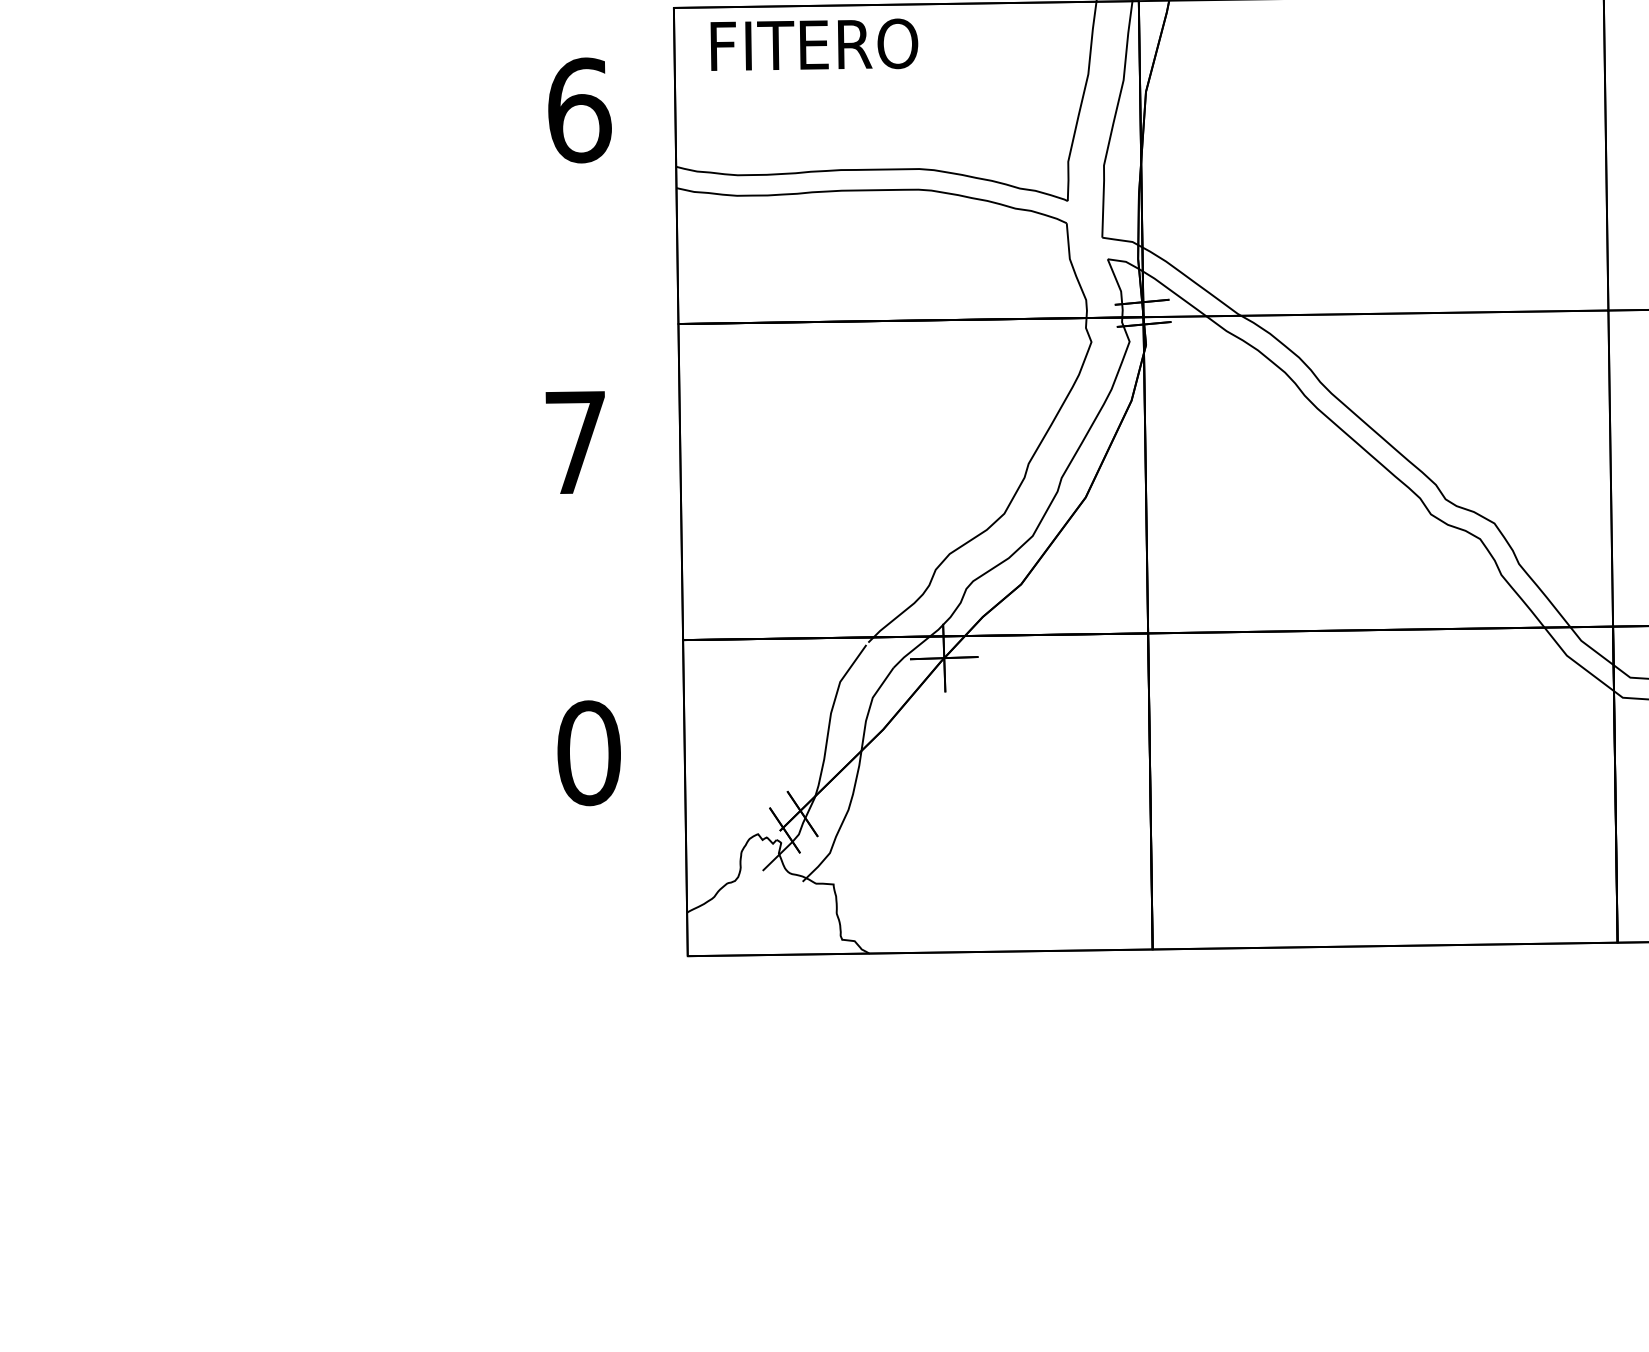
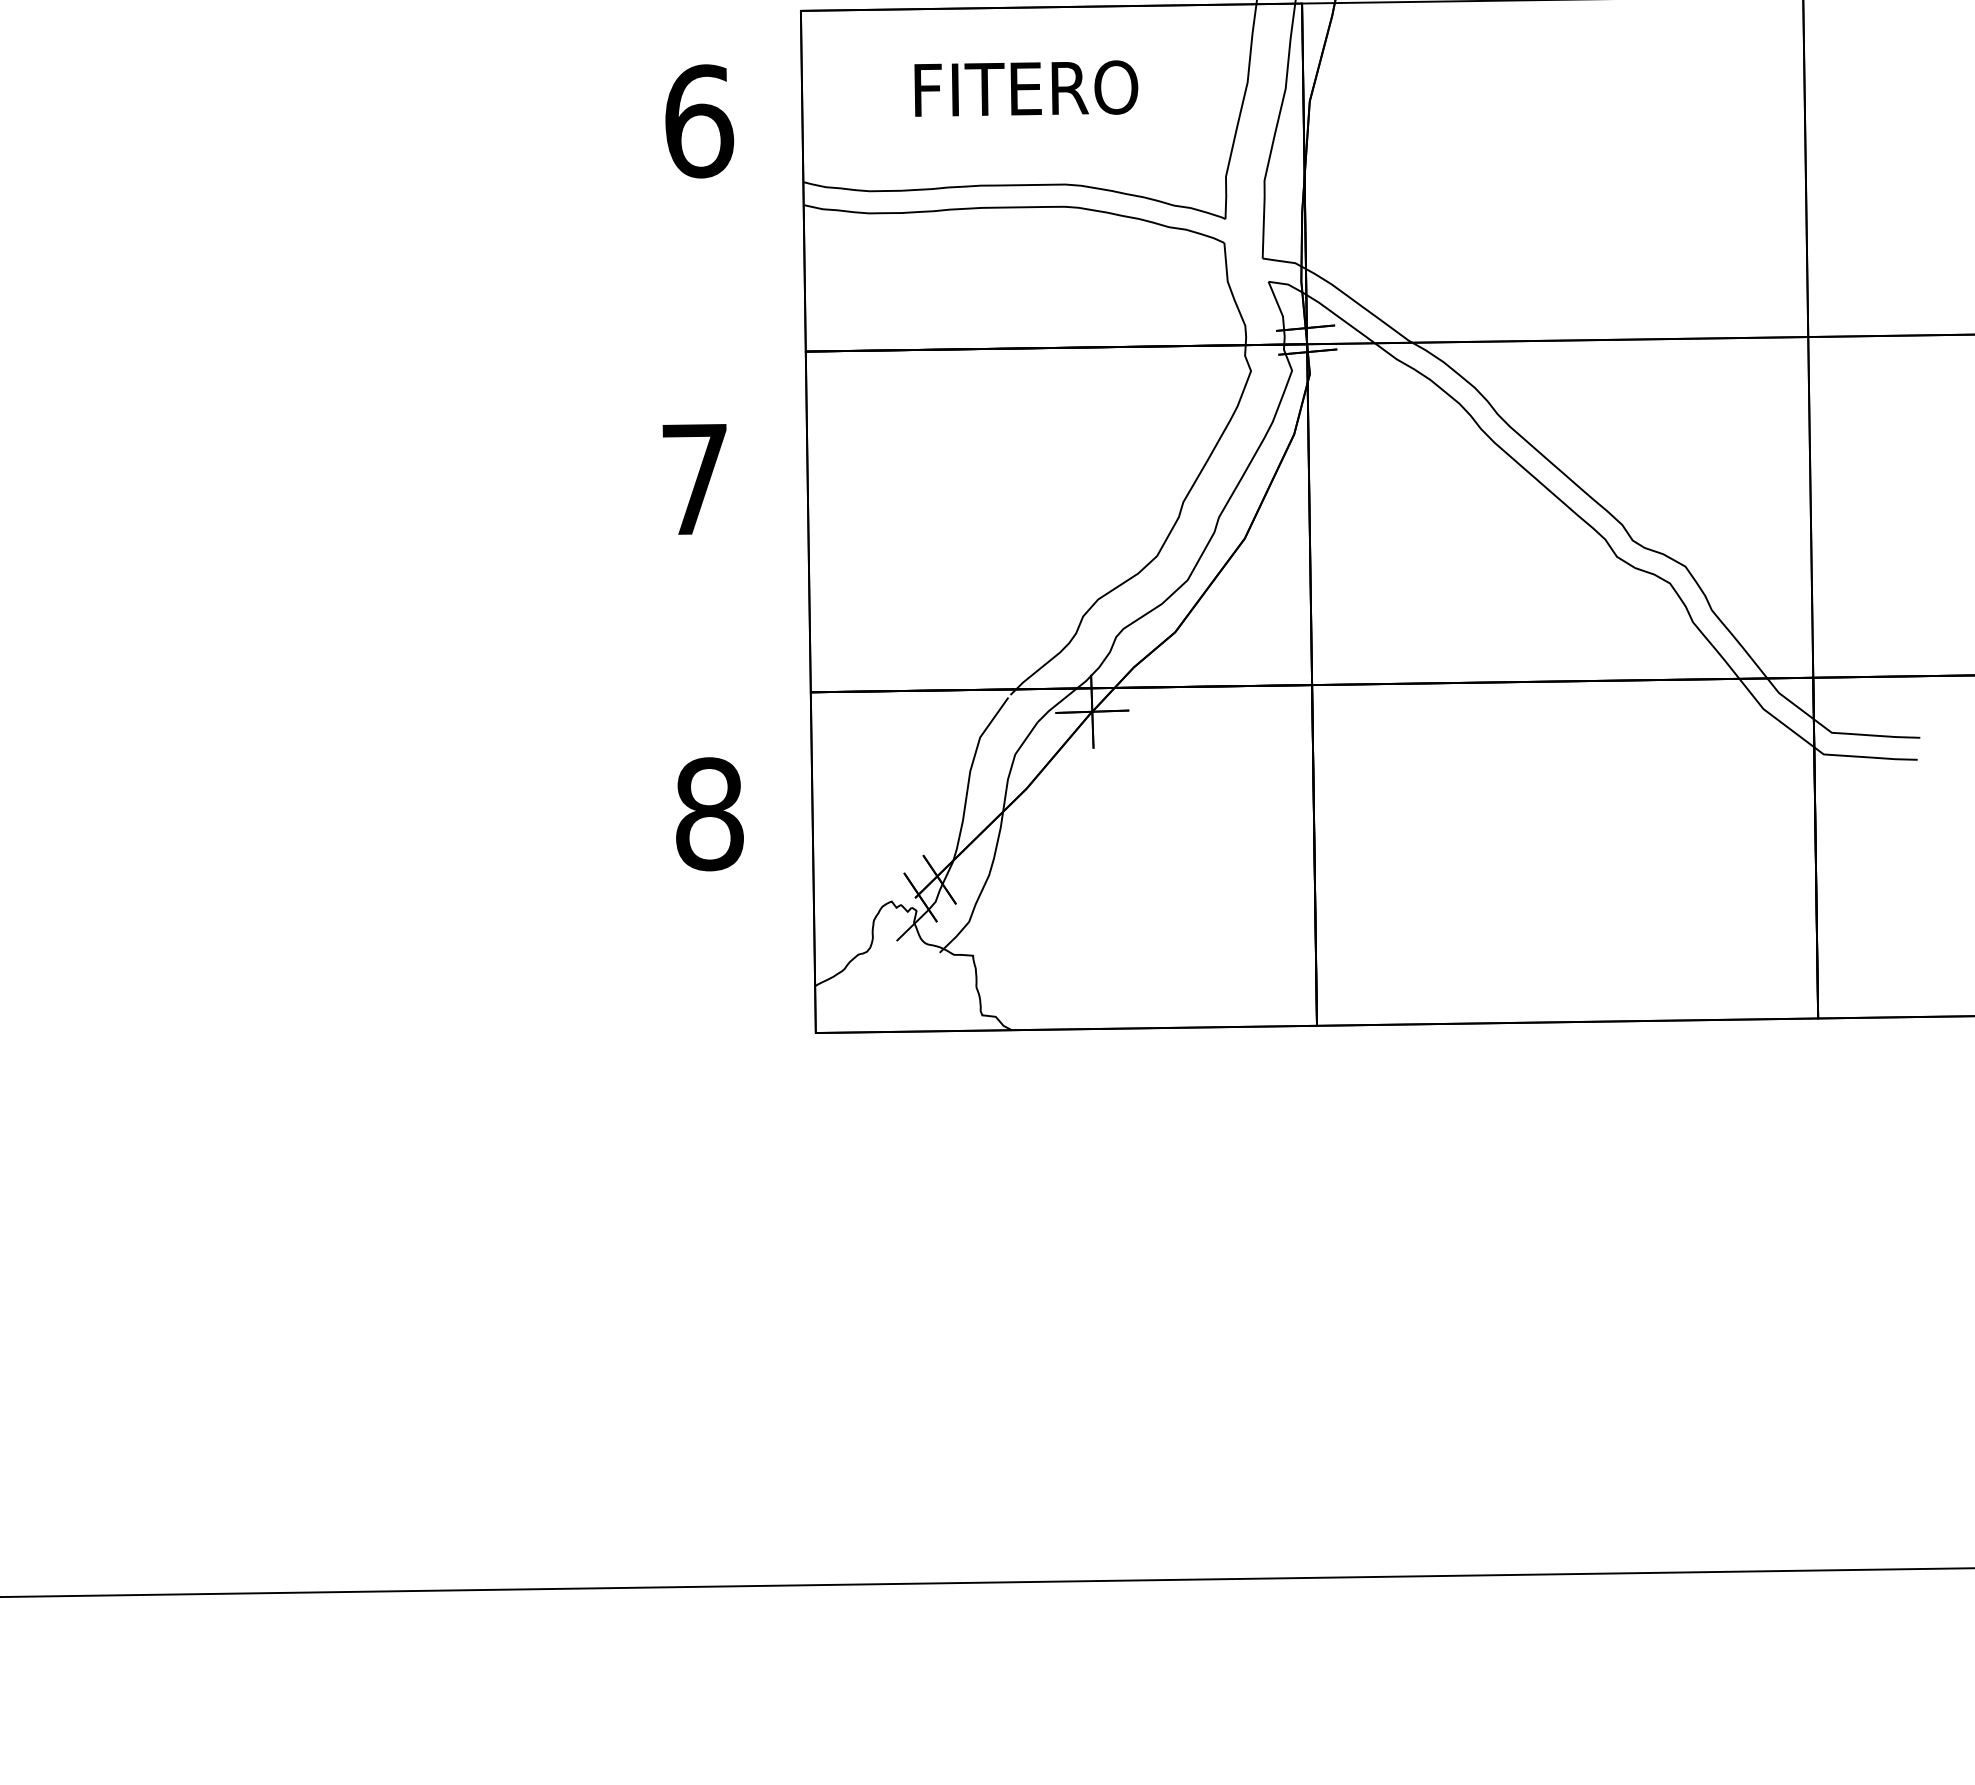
text: (814, 44) -> (1026, 88), moved
text: (589, 753) -> (709, 814), 0 -> 8

